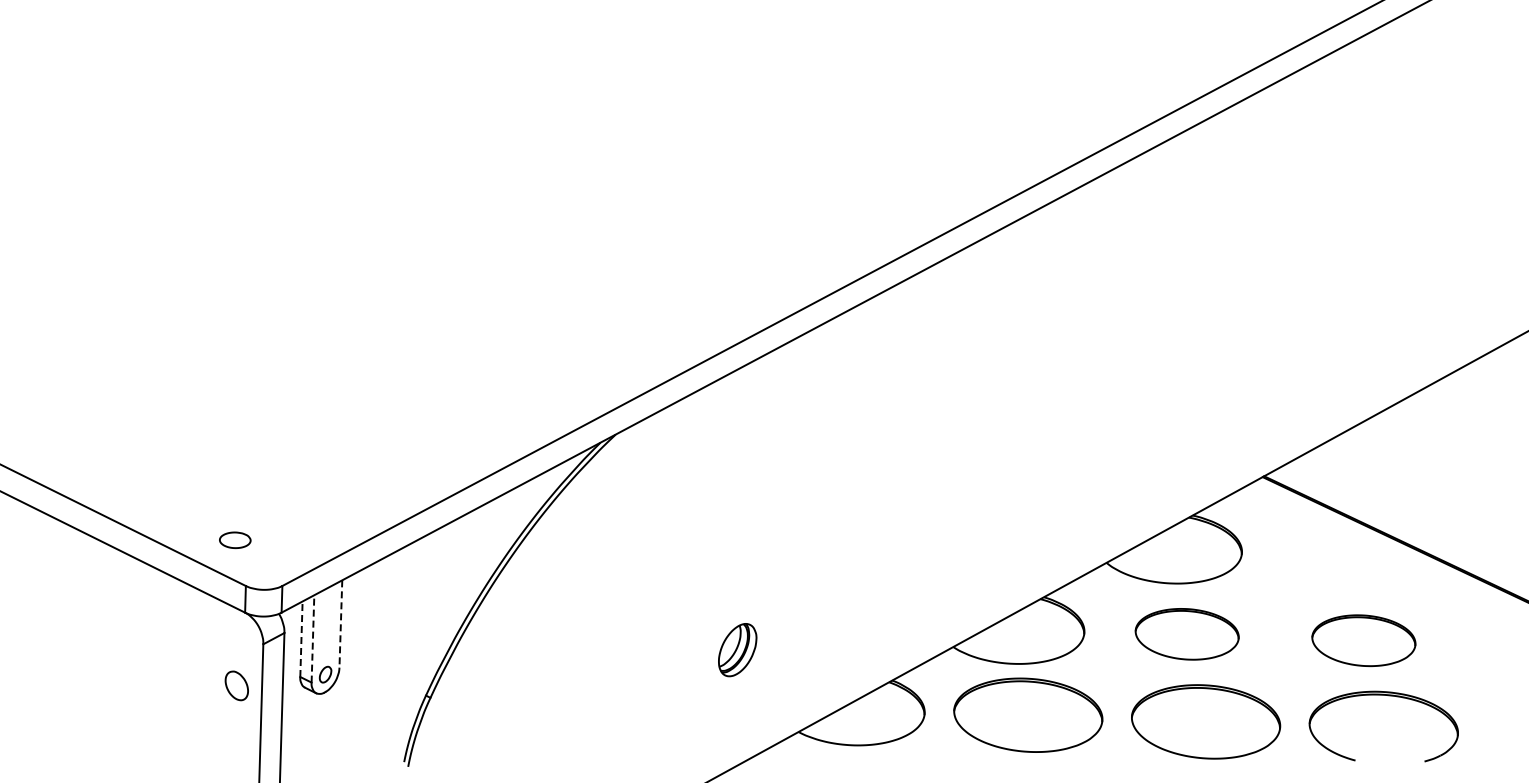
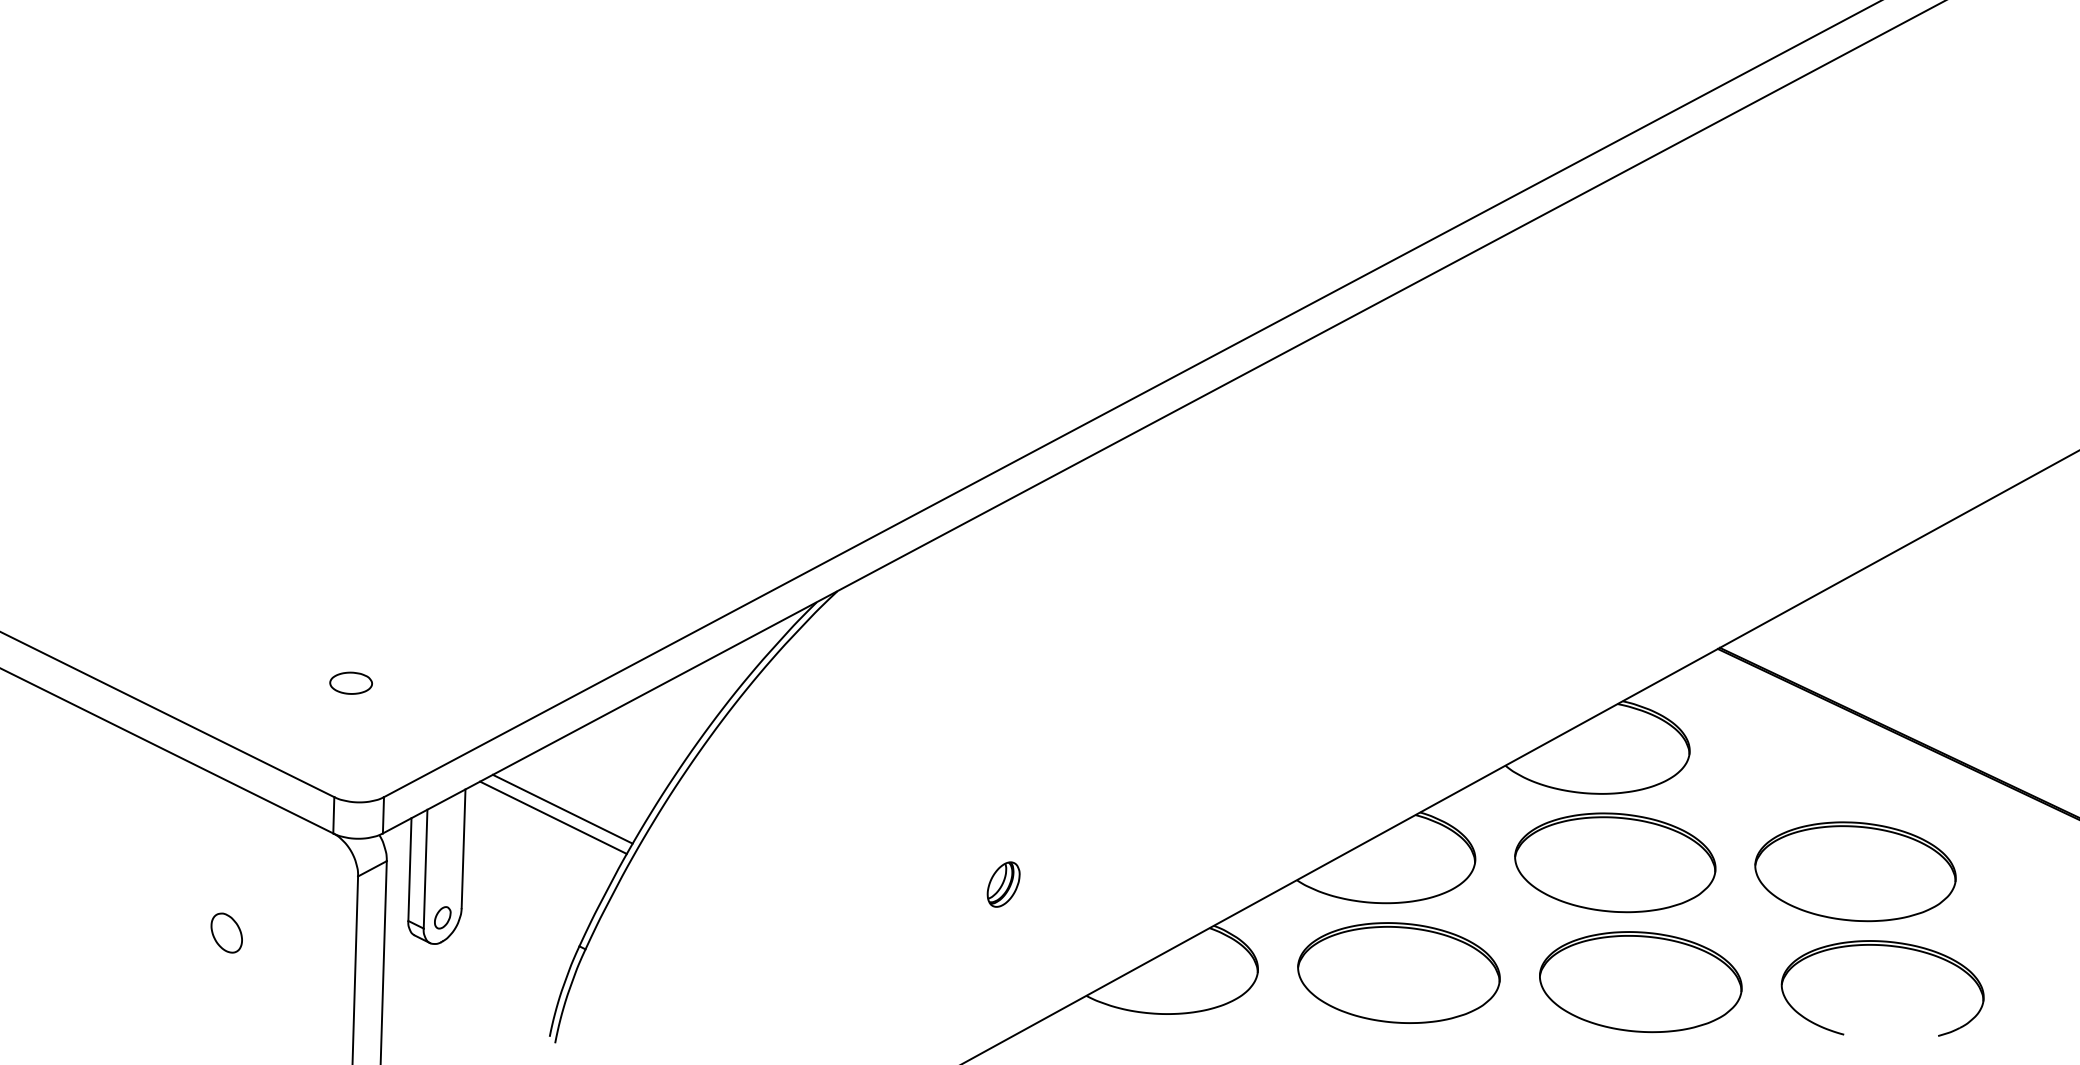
part: (235, 539) -> (351, 682), moved
line: (413, 594) -> (562, 808), added
line: (406, 600) -> (552, 816), added
line: (340, 624) -> (463, 849), dashed -> solid
part: (1186, 634) -> (1614, 863), size x1.43
line: (312, 638) -> (424, 868), dashed -> solid
line: (301, 639) -> (409, 869), dashed -> solid
part: (1363, 640) -> (1855, 871), size x1.43
part: (737, 650) -> (1003, 884), size x0.62
part: (236, 685) -> (226, 932), moved

